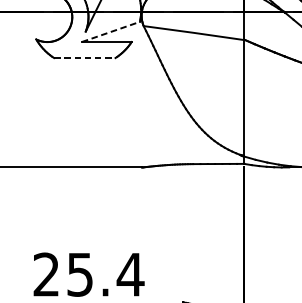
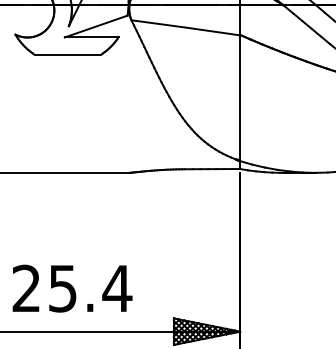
line: (111, 31) -> (96, 26), dashed -> solid
line: (85, 57) -> (68, 54), dashed -> solid

